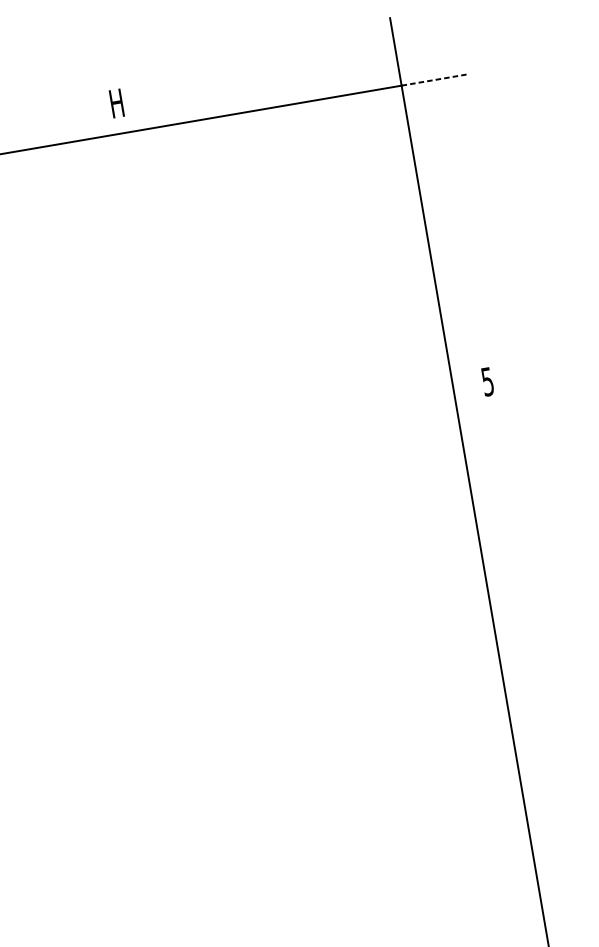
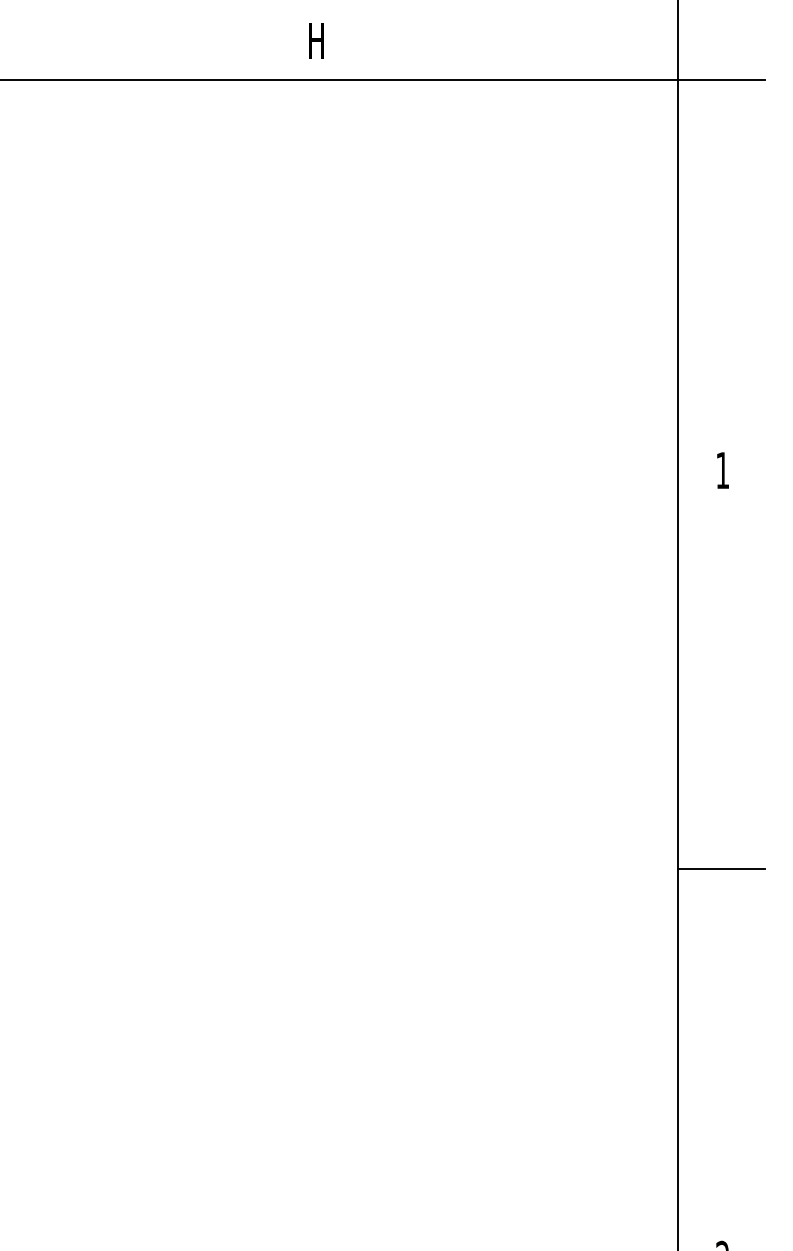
line: (435, 79) -> (721, 79), dashed -> solid
text: (487, 381) -> (722, 470), 5 -> 1
line: (539, 690) -> (721, 869), added

